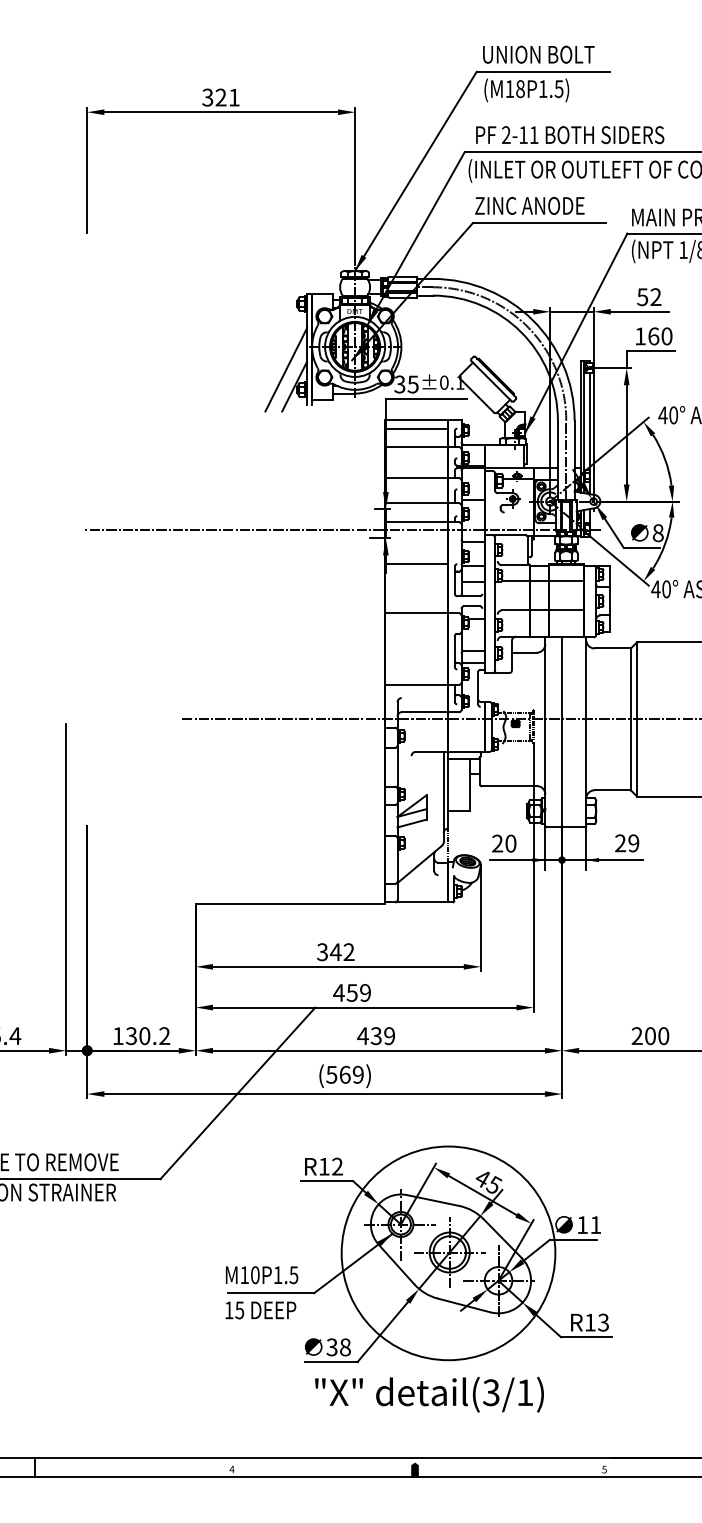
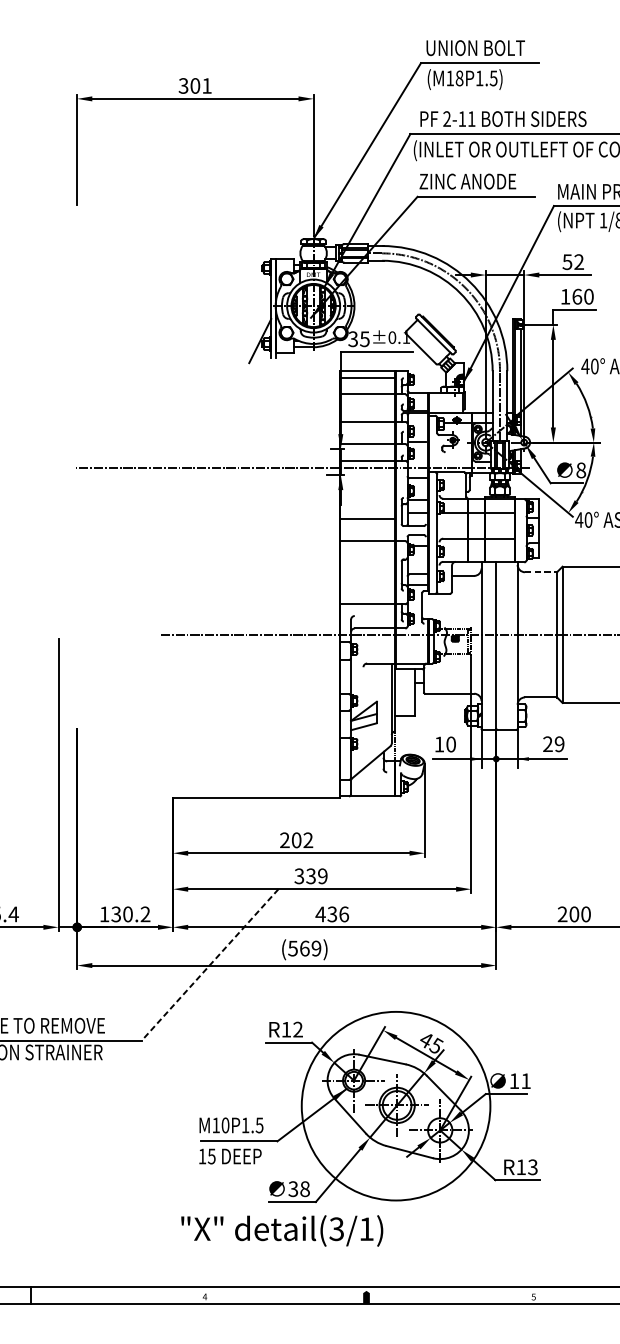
text: (220, 97) -> (194, 85), 321 -> 301
line: (286, 369) -> (253, 325), removed
line: (415, 564) -> (366, 519), moved
line: (612, 648) -> (540, 572), solid -> dashed
text: (497, 843) -> (439, 744), 20 -> 10
text: (329, 952) -> (291, 840), 342 -> 202
text: (345, 992) -> (305, 875), 459 -> 339
text: (389, 1036) -> (343, 914), 439 -> 436
line: (237, 1093) -> (209, 965), solid -> dashed
text: (429, 1394) -> (282, 1230), moved

